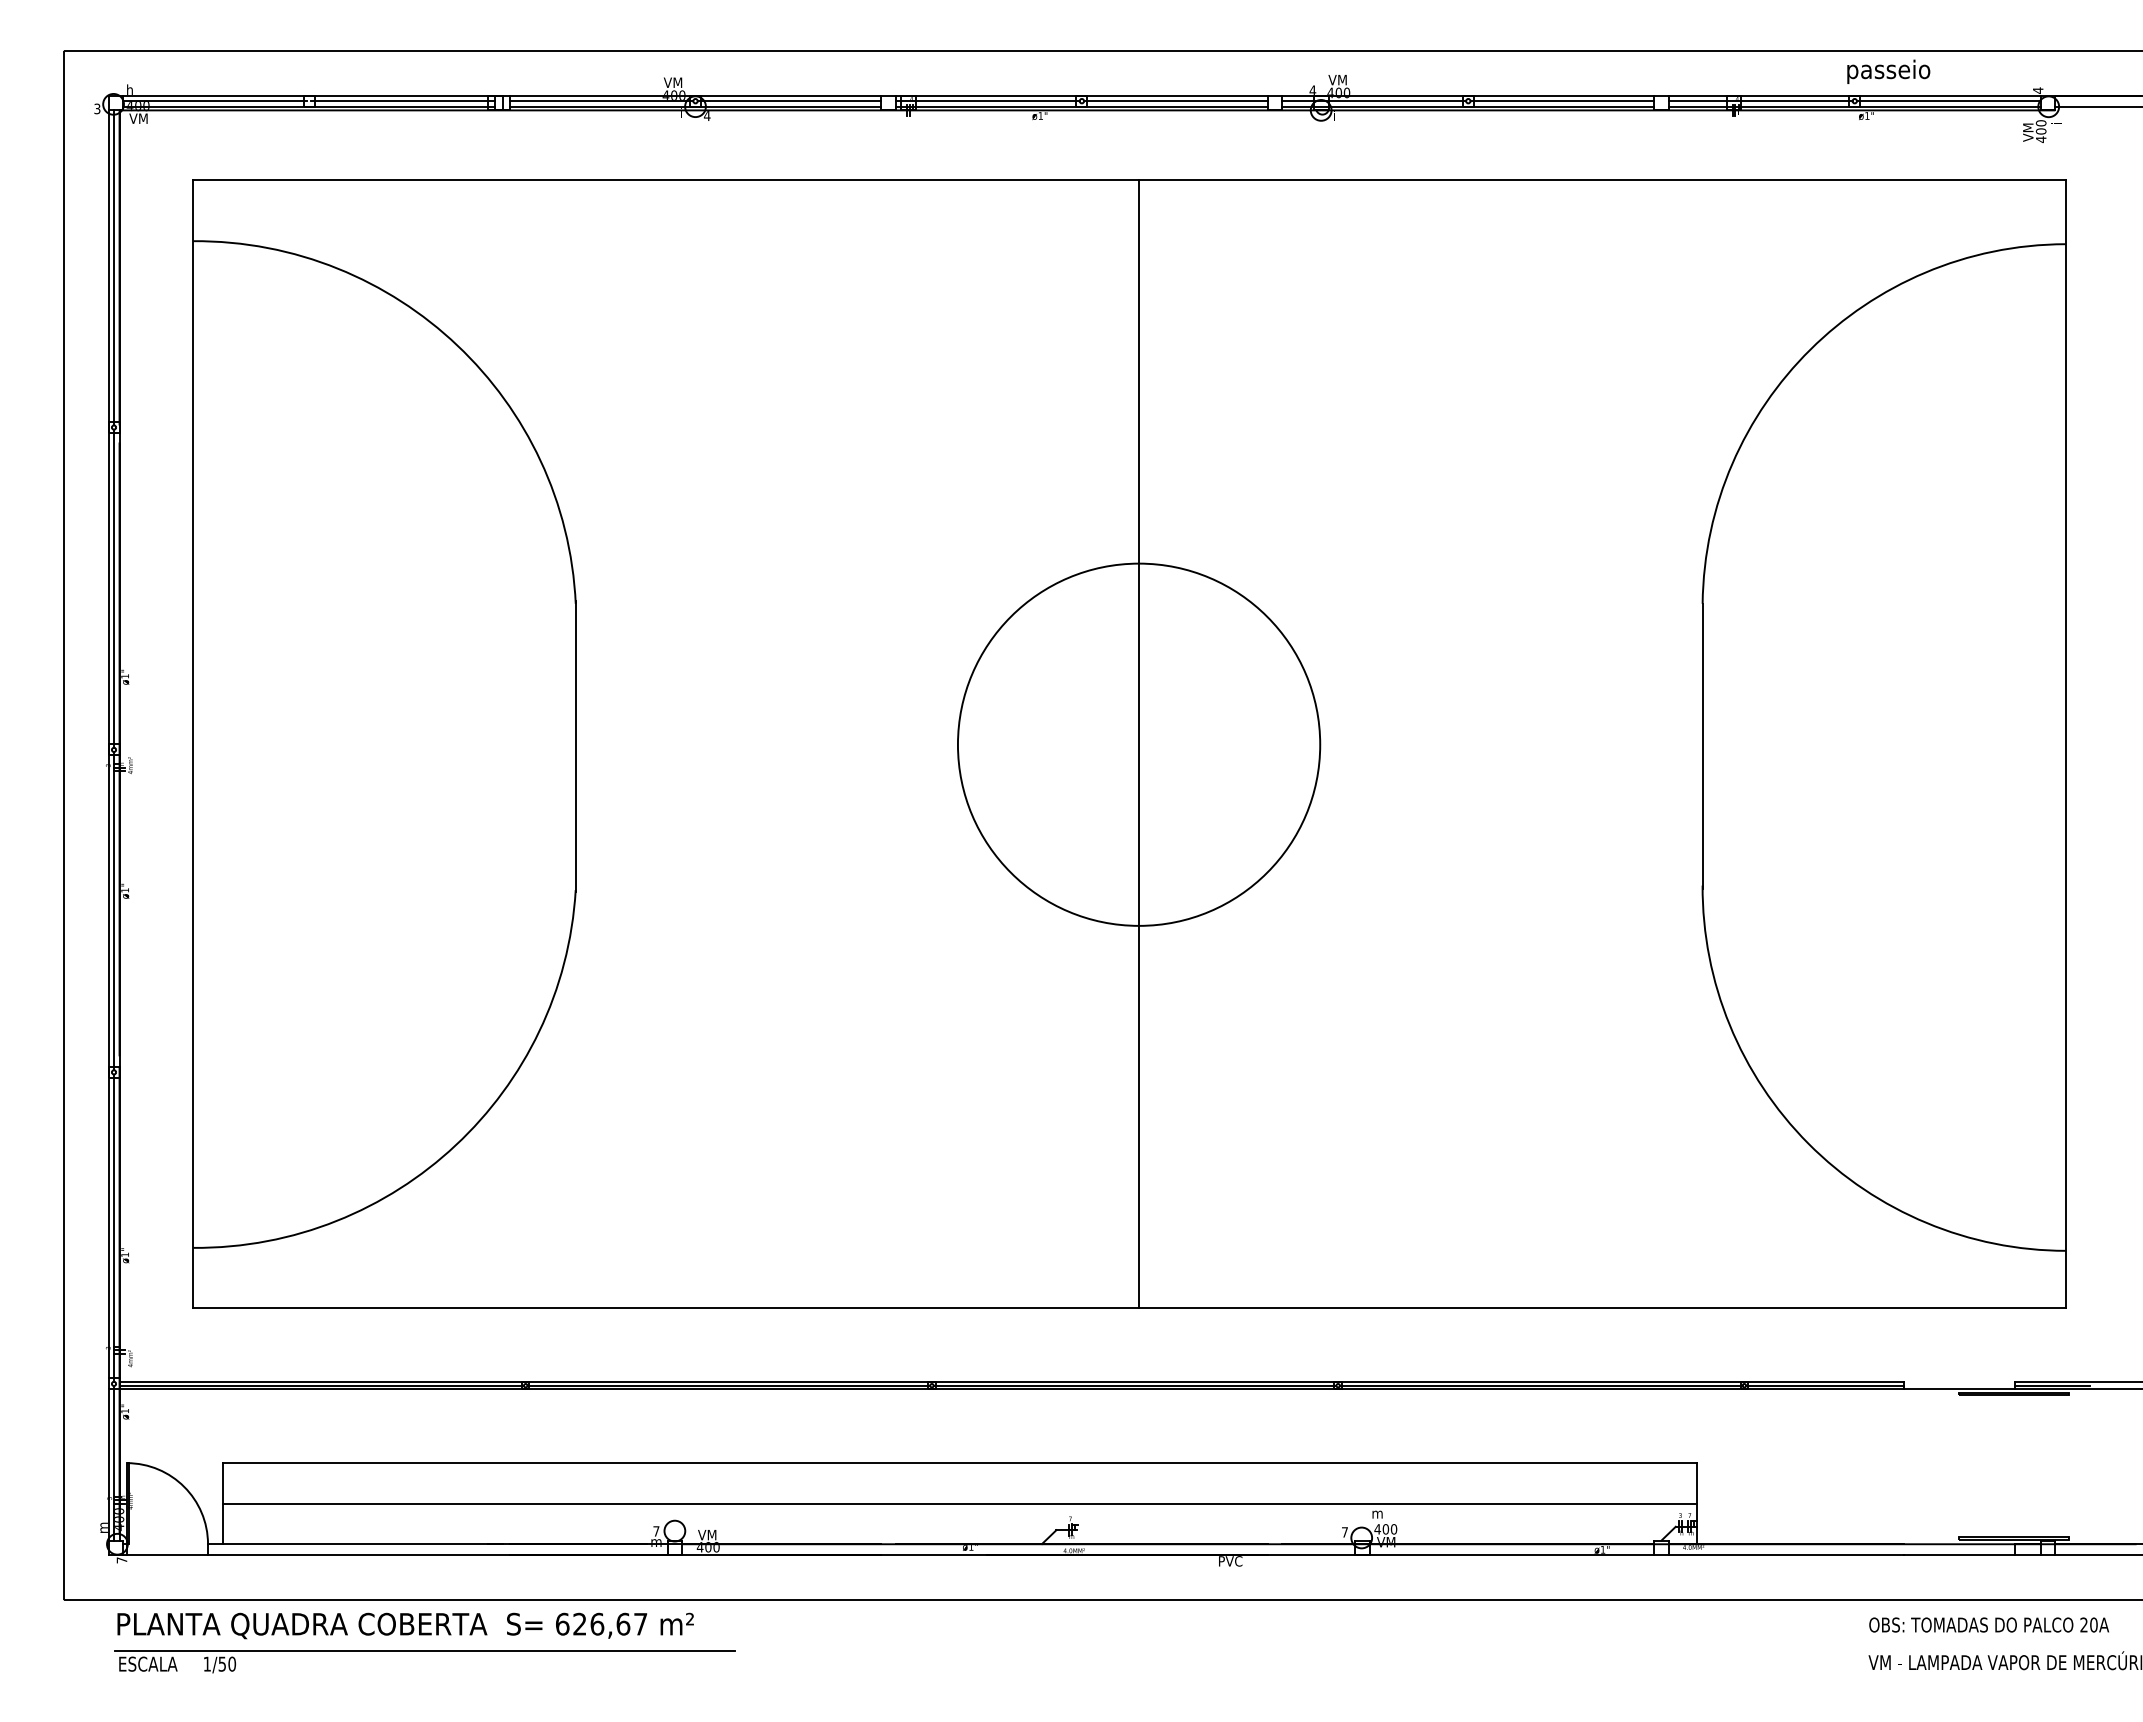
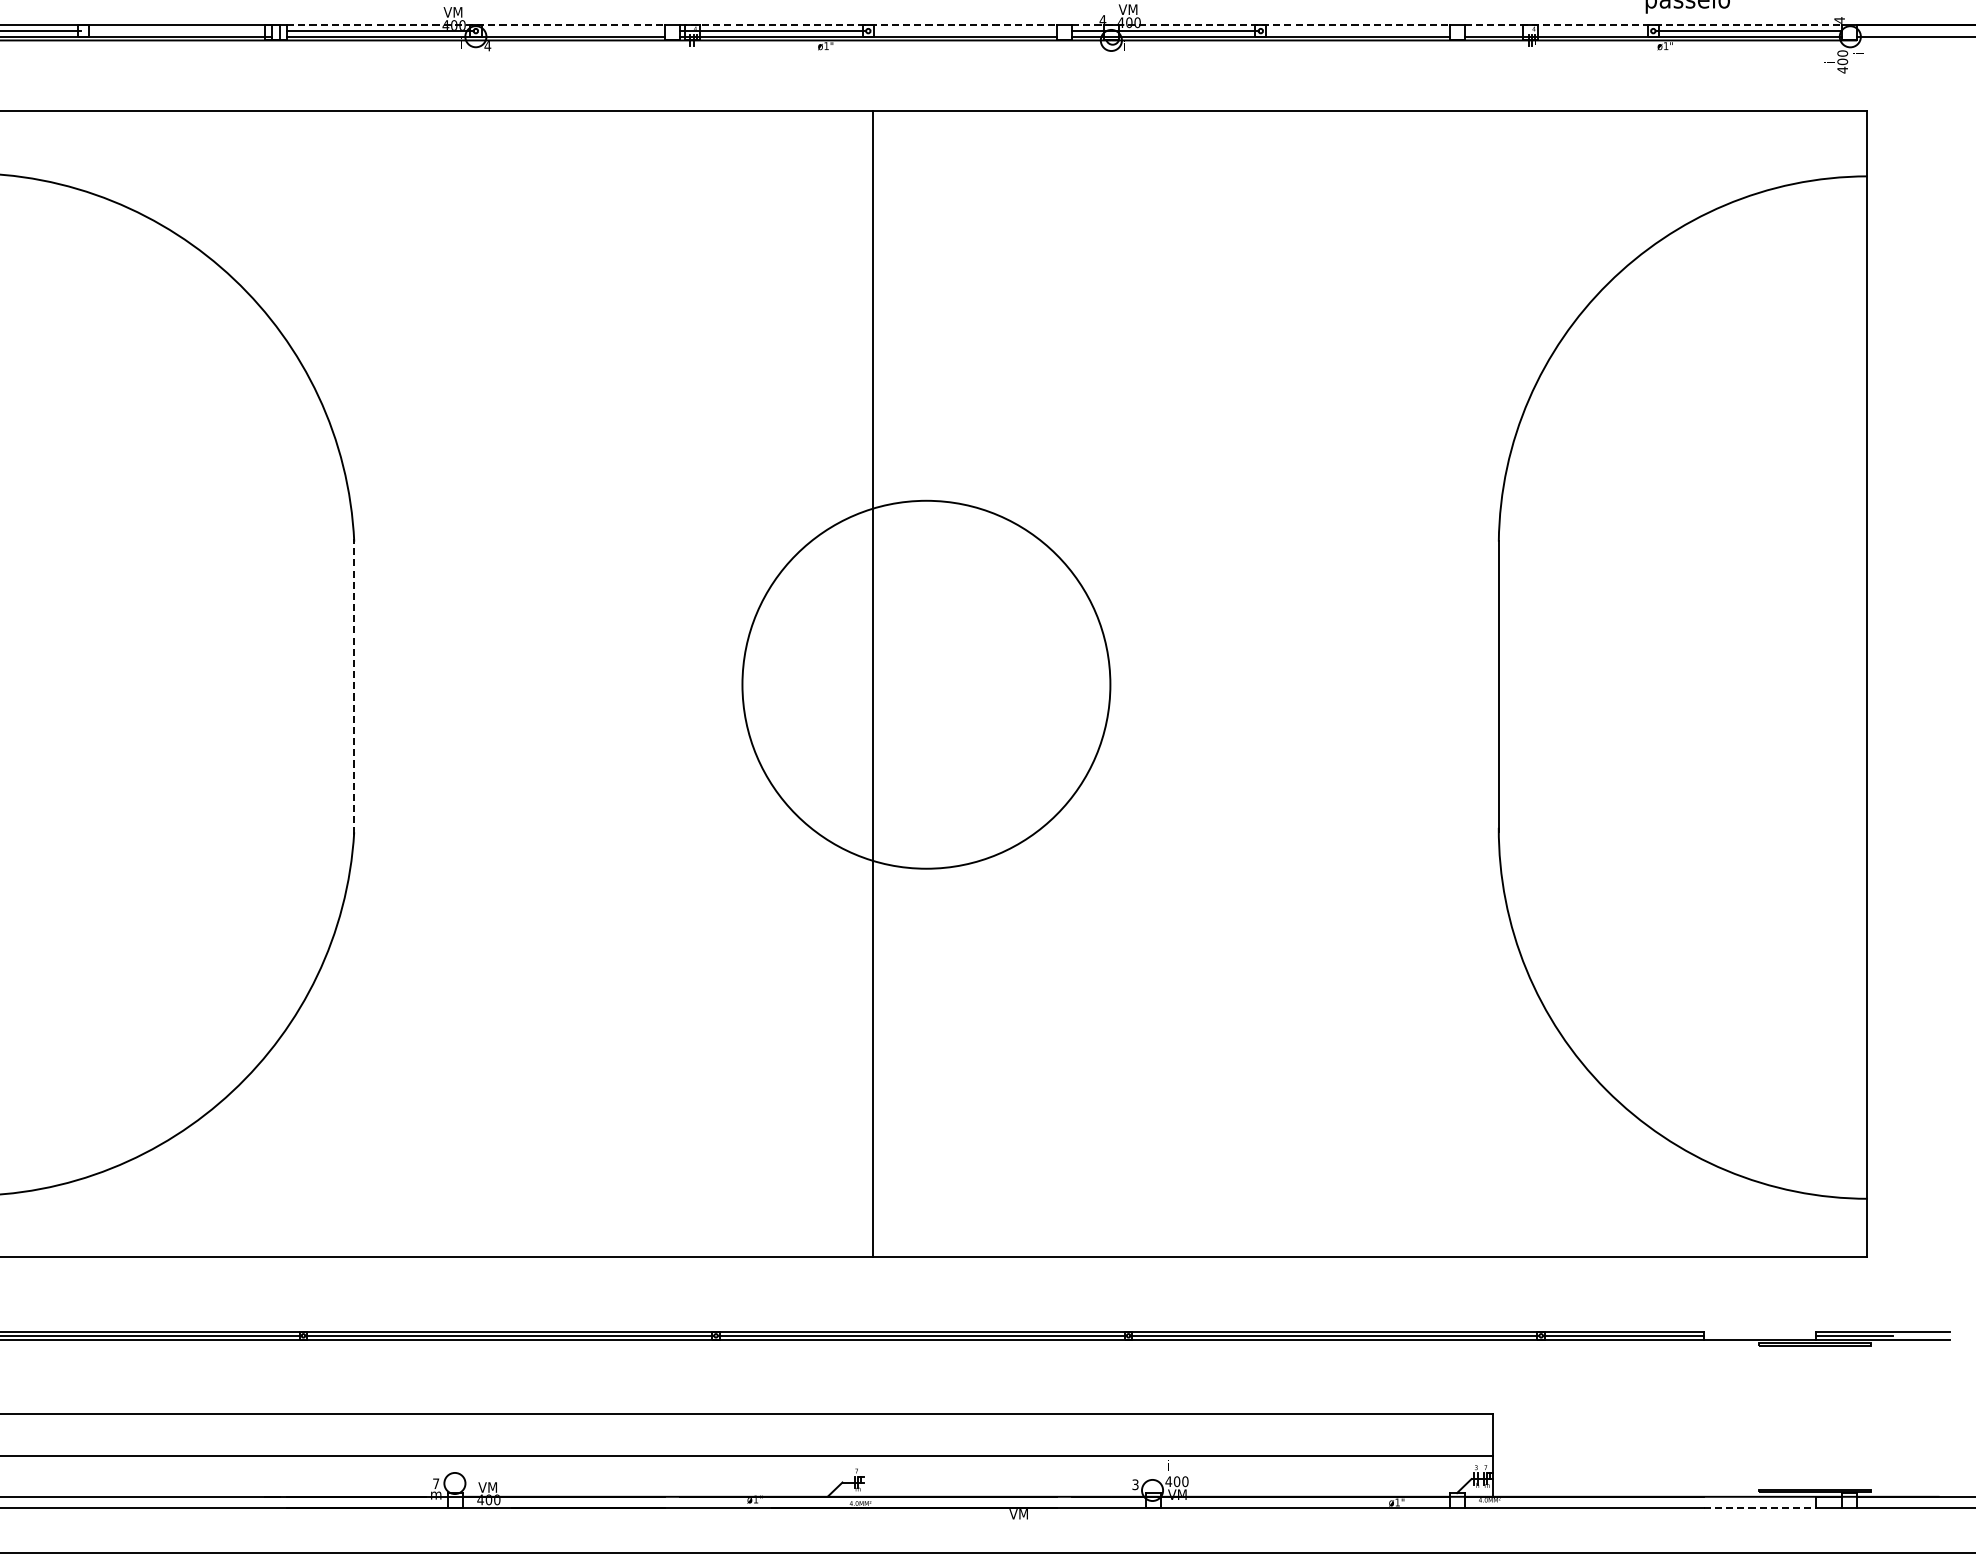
line: (695, 95) -> (475, 25), solid -> dashed
line: (1081, 95) -> (867, 25), solid -> dashed
line: (1468, 95) -> (1261, 25), solid -> dashed
line: (1854, 95) -> (1653, 25), solid -> dashed
line: (402, 101) -> (178, 31), removed
line: (789, 101) -> (571, 31), removed
line: (1175, 101) -> (963, 31), removed
line: (1562, 101) -> (1356, 31), removed
line: (1760, 101) -> (1557, 31), removed
text: (2028, 132) -> (1829, 62), VM -> i
line: (1139, 744) -> (873, 684), moved
line: (575, 746) -> (353, 686), solid -> dashed
text: (1377, 1513) -> (1168, 1465), m -> i
text: (1344, 1532) -> (1135, 1484), 7 -> 3
line: (1960, 1555) -> (1760, 1508), solid -> dashed
text: (1230, 1561) -> (1019, 1514), PVC -> VM

